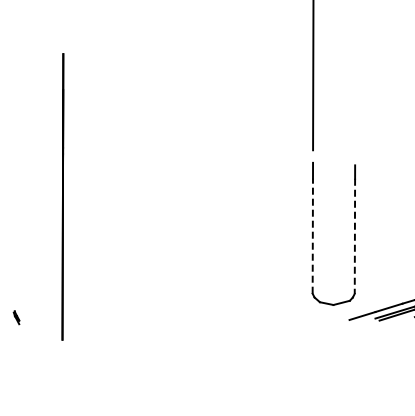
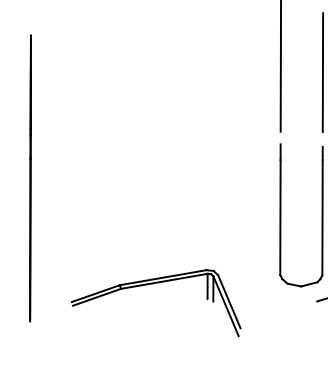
line: (355, 90) -> (323, 71), added
line: (312, 236) -> (280, 217), dashed -> solid
line: (354, 236) -> (322, 217), dashed -> solid
part: (183, 303) -> (151, 284), added

